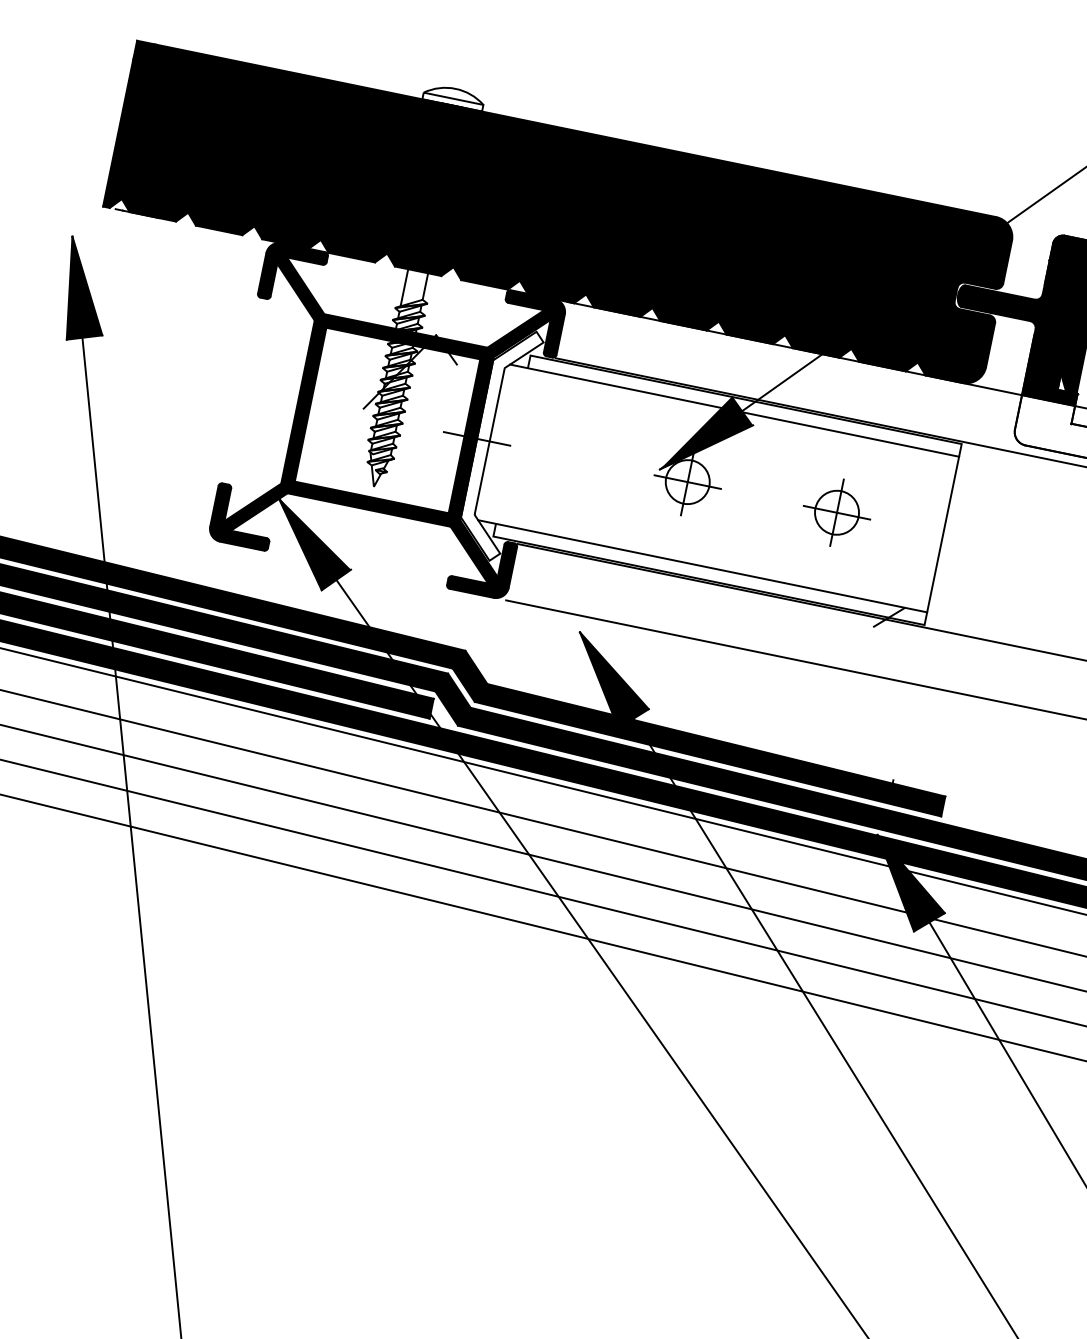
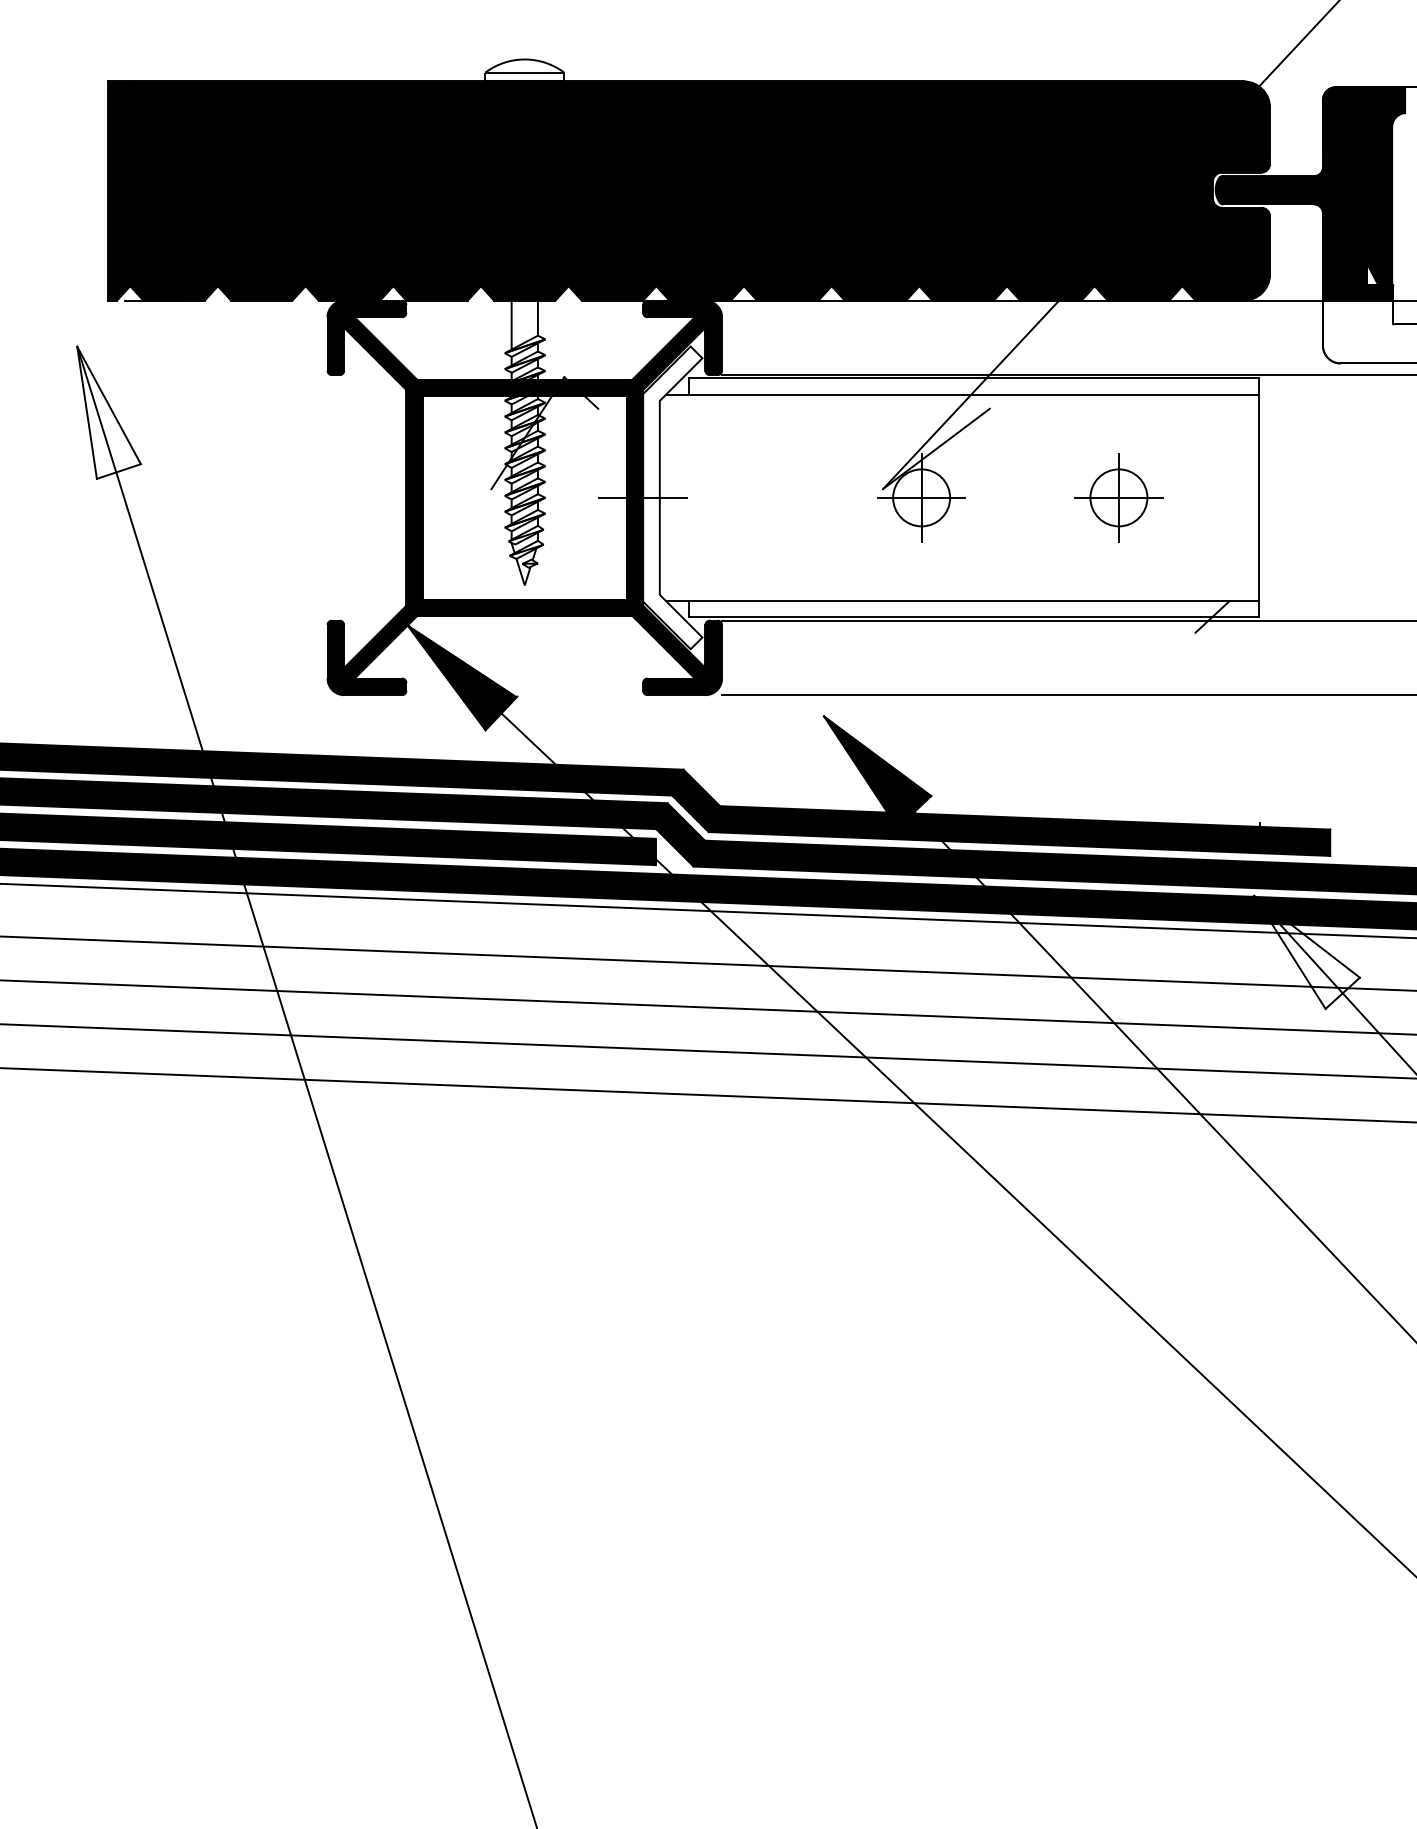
fill: (85, 291) -> (108, 412), removed
fill: (709, 435) -> (936, 433), removed
fill: (908, 885) -> (1306, 952), removed

